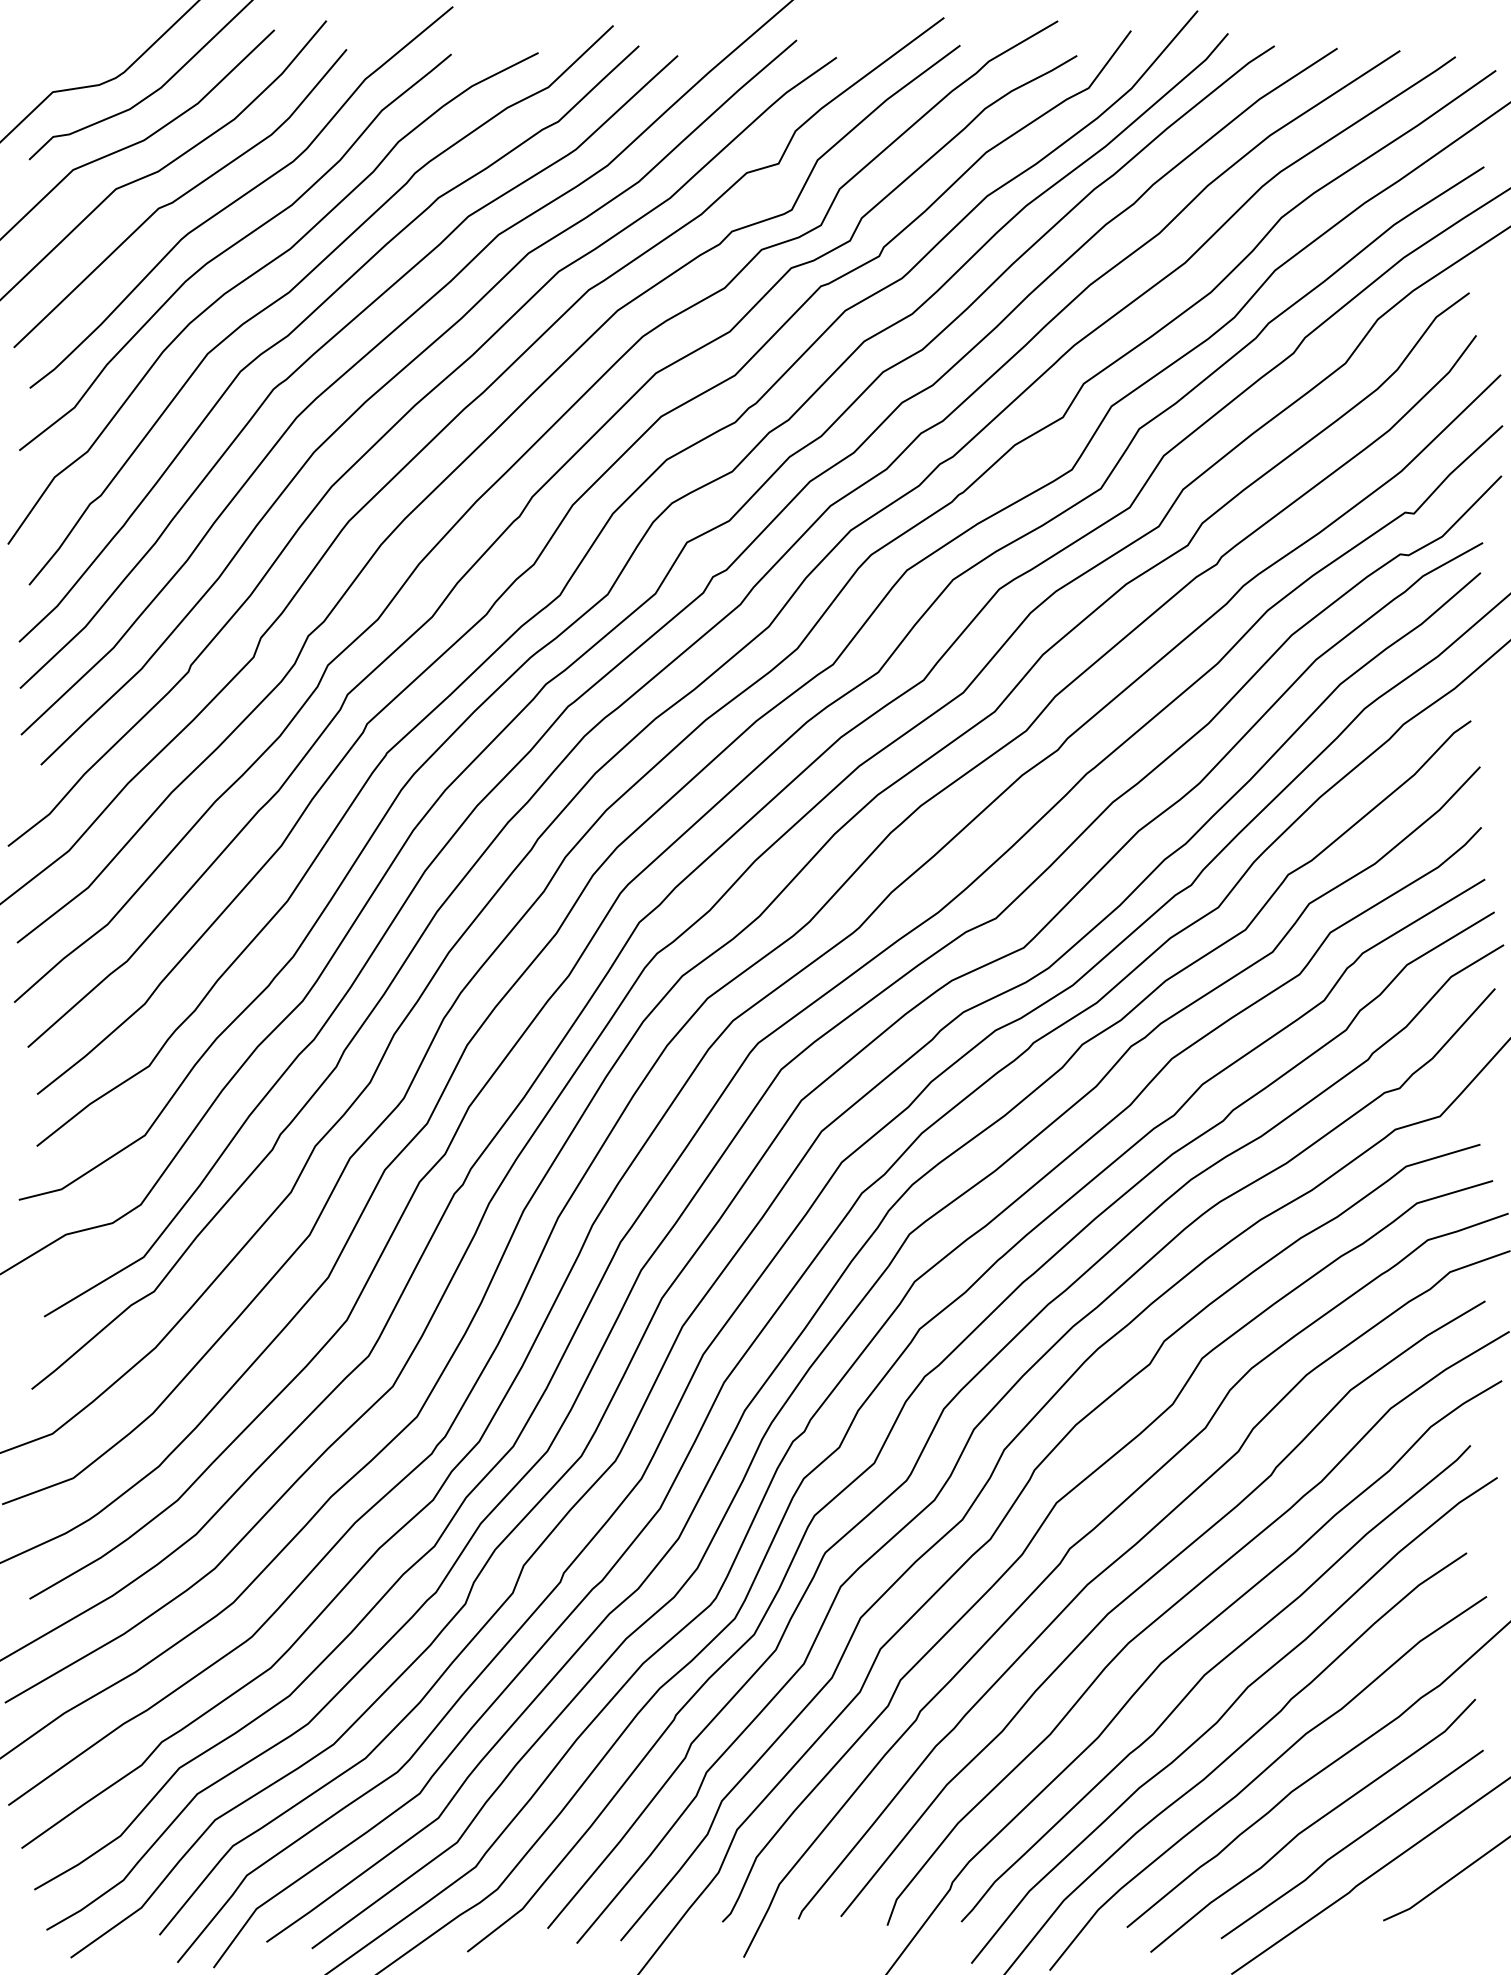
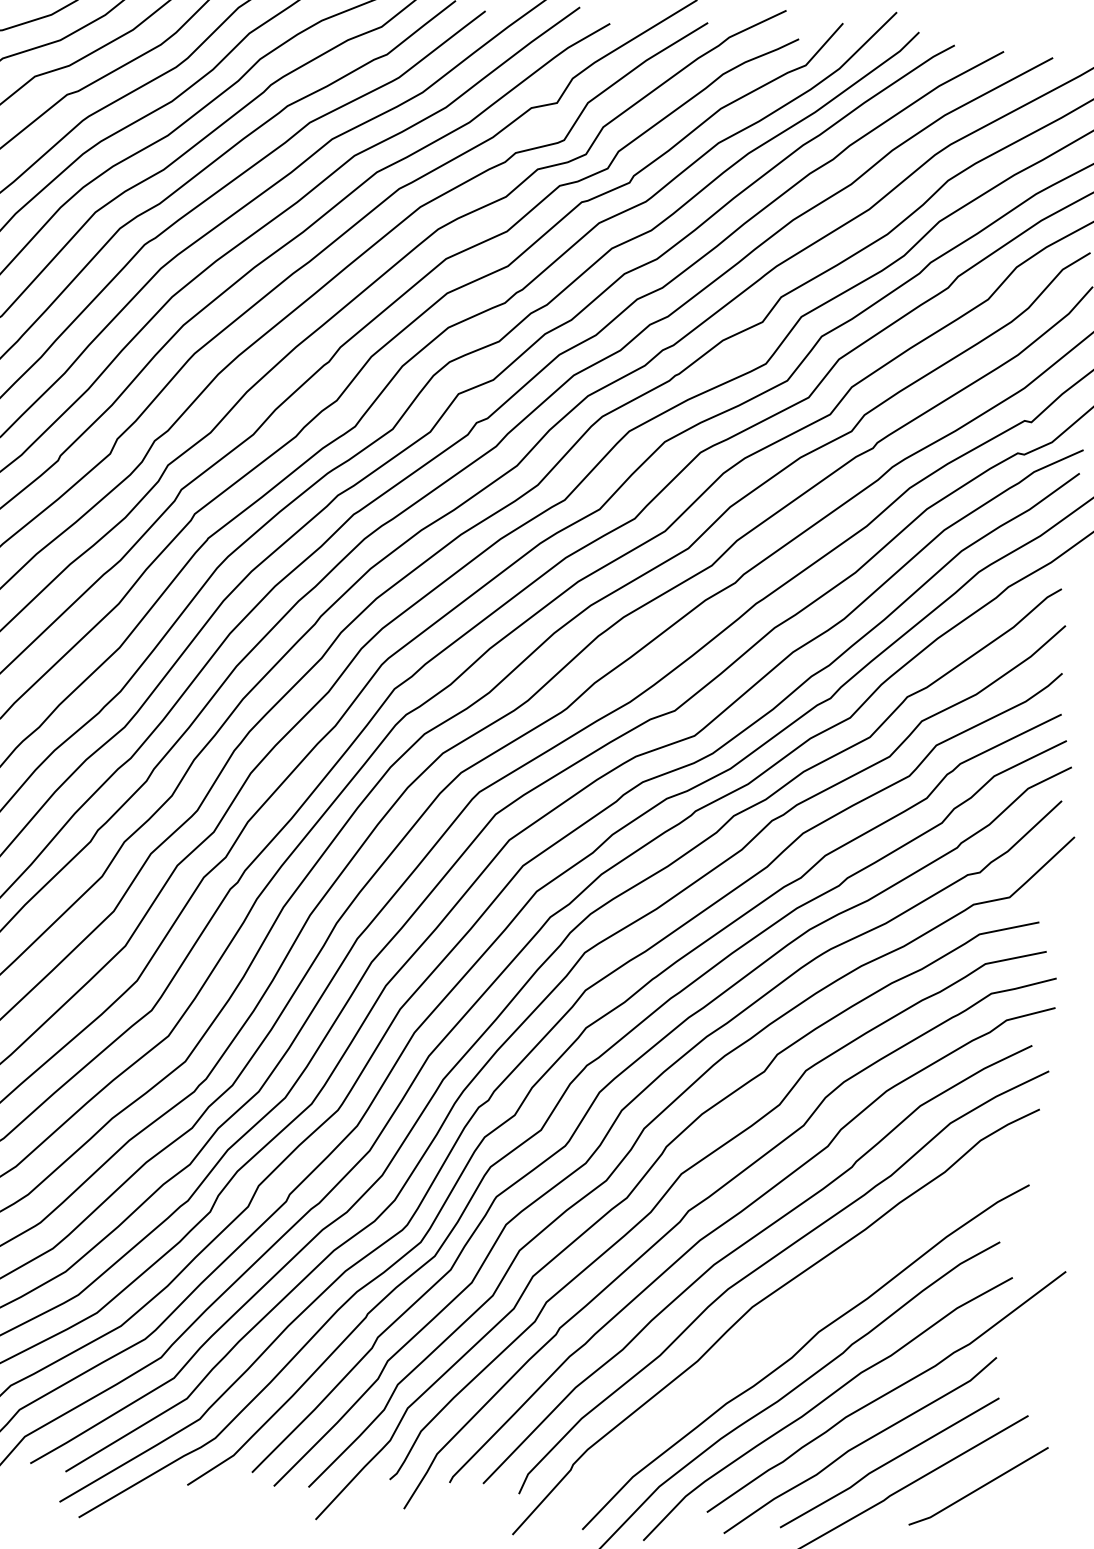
curve: (1208, 1673) -> (788, 1318), removed

